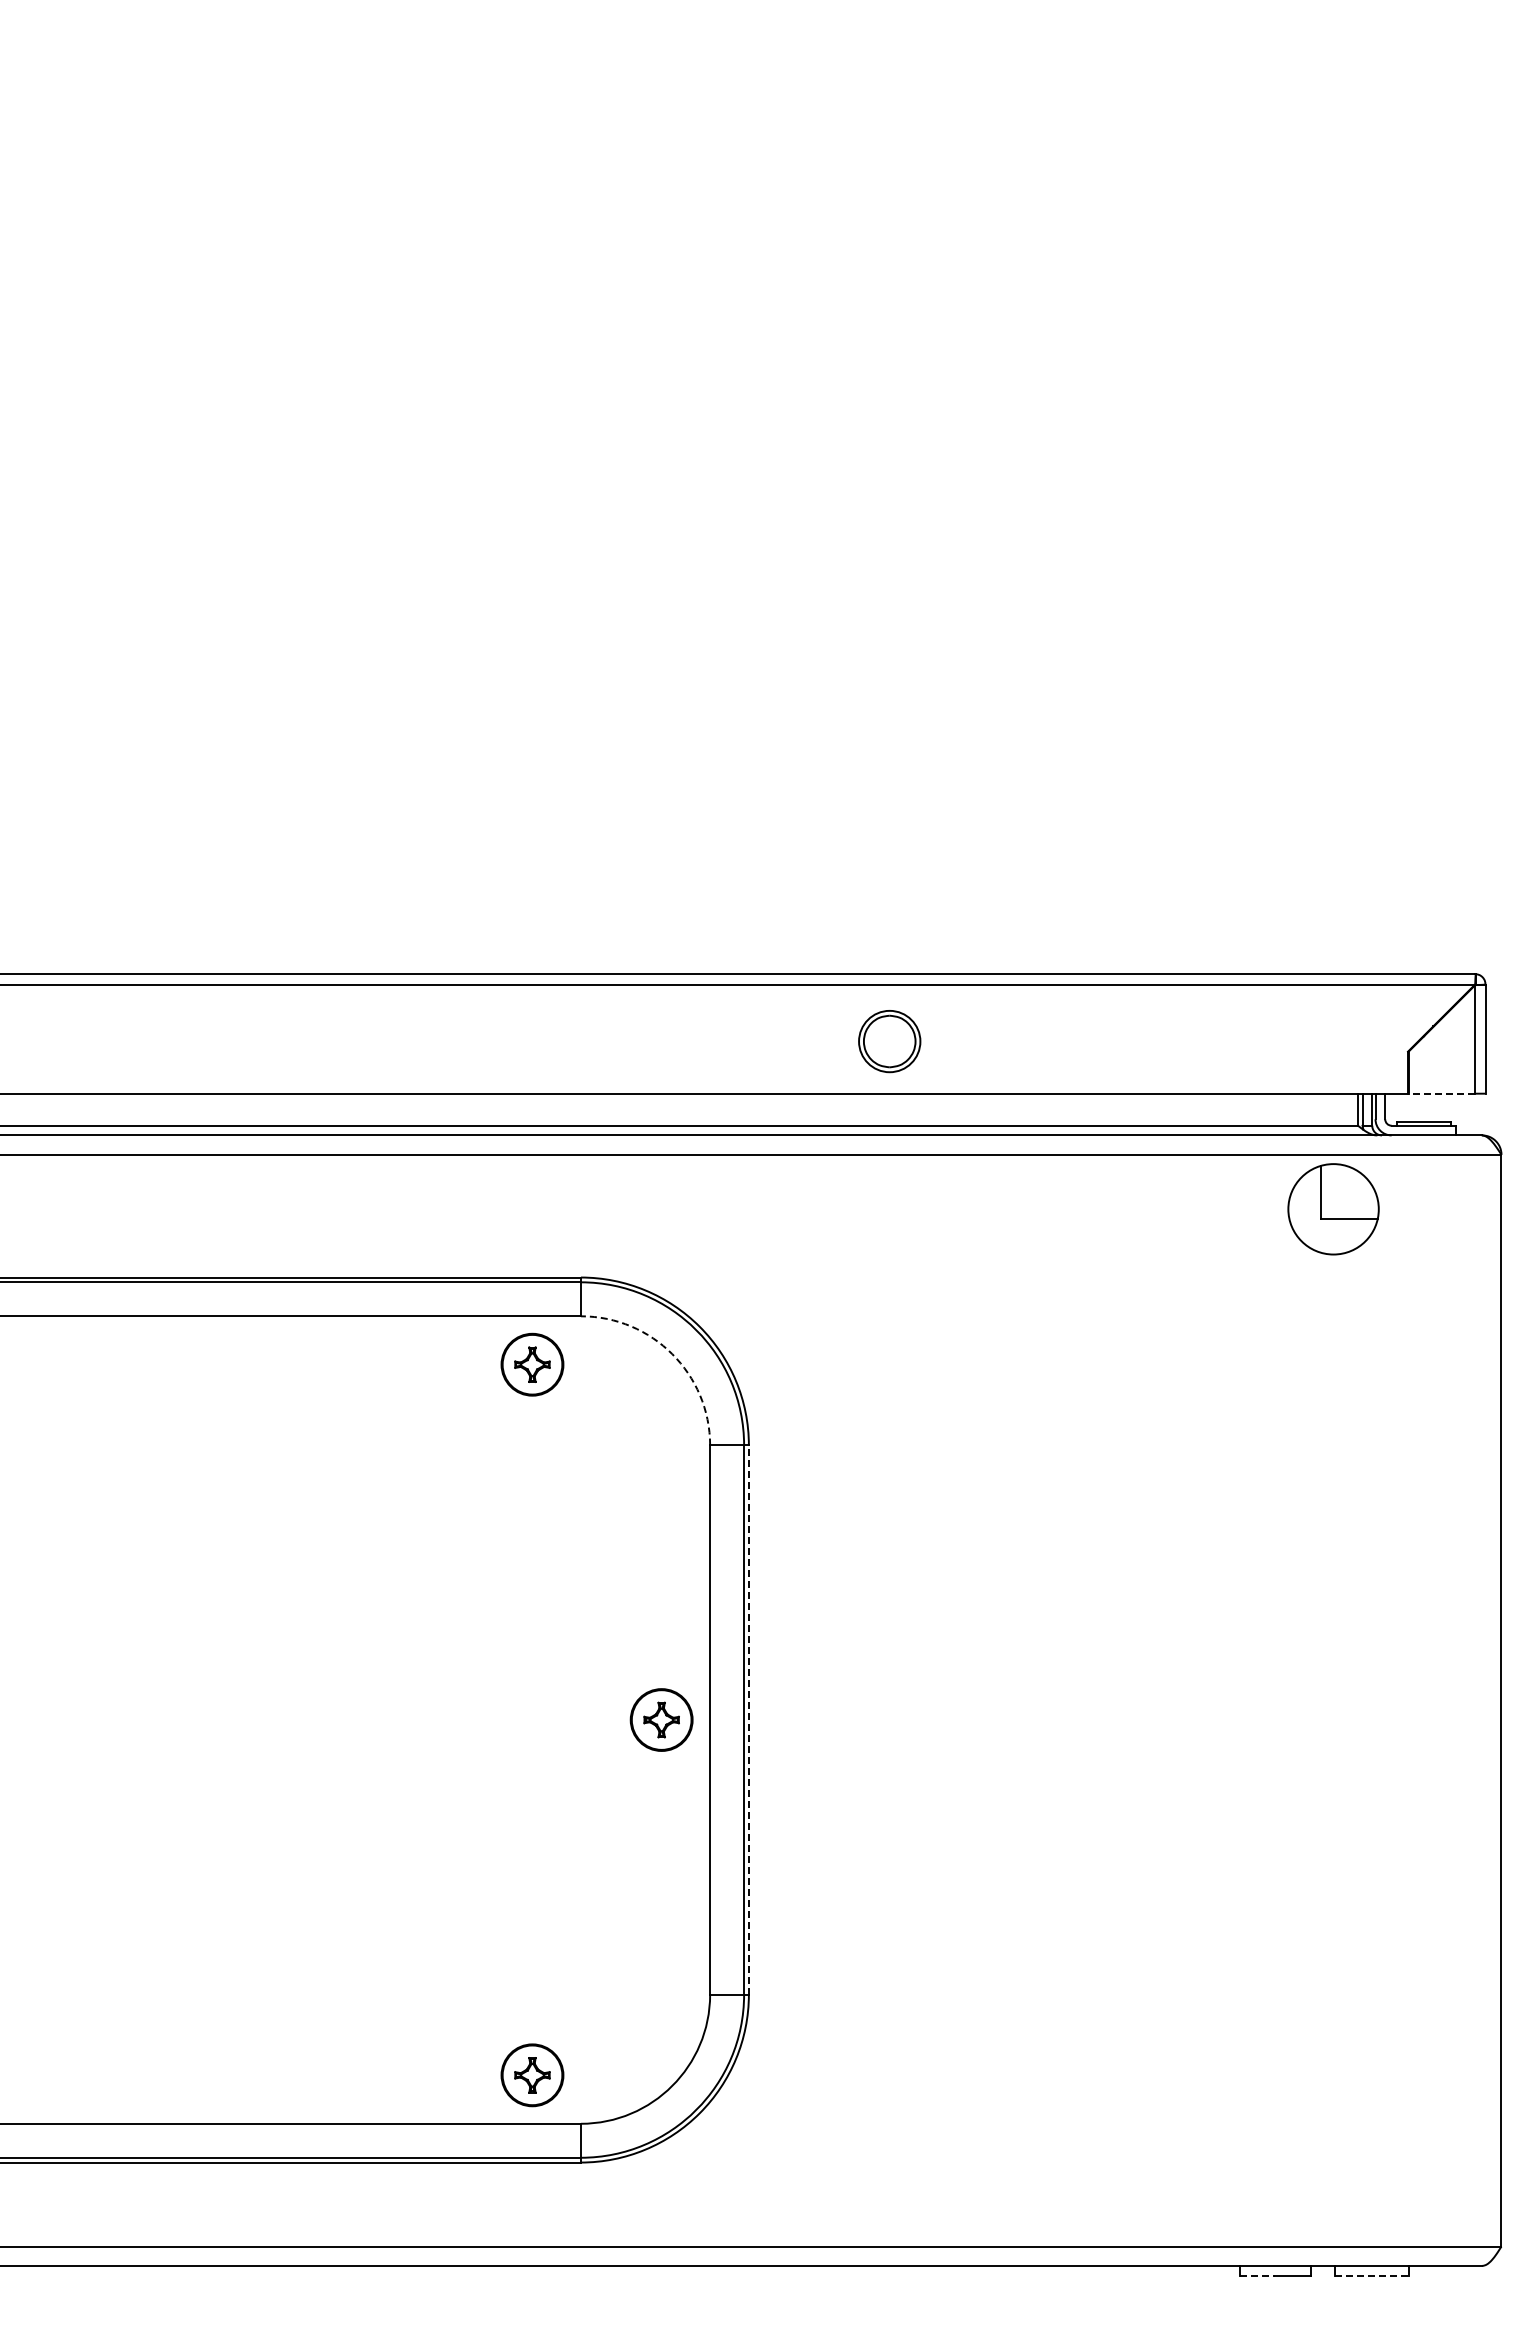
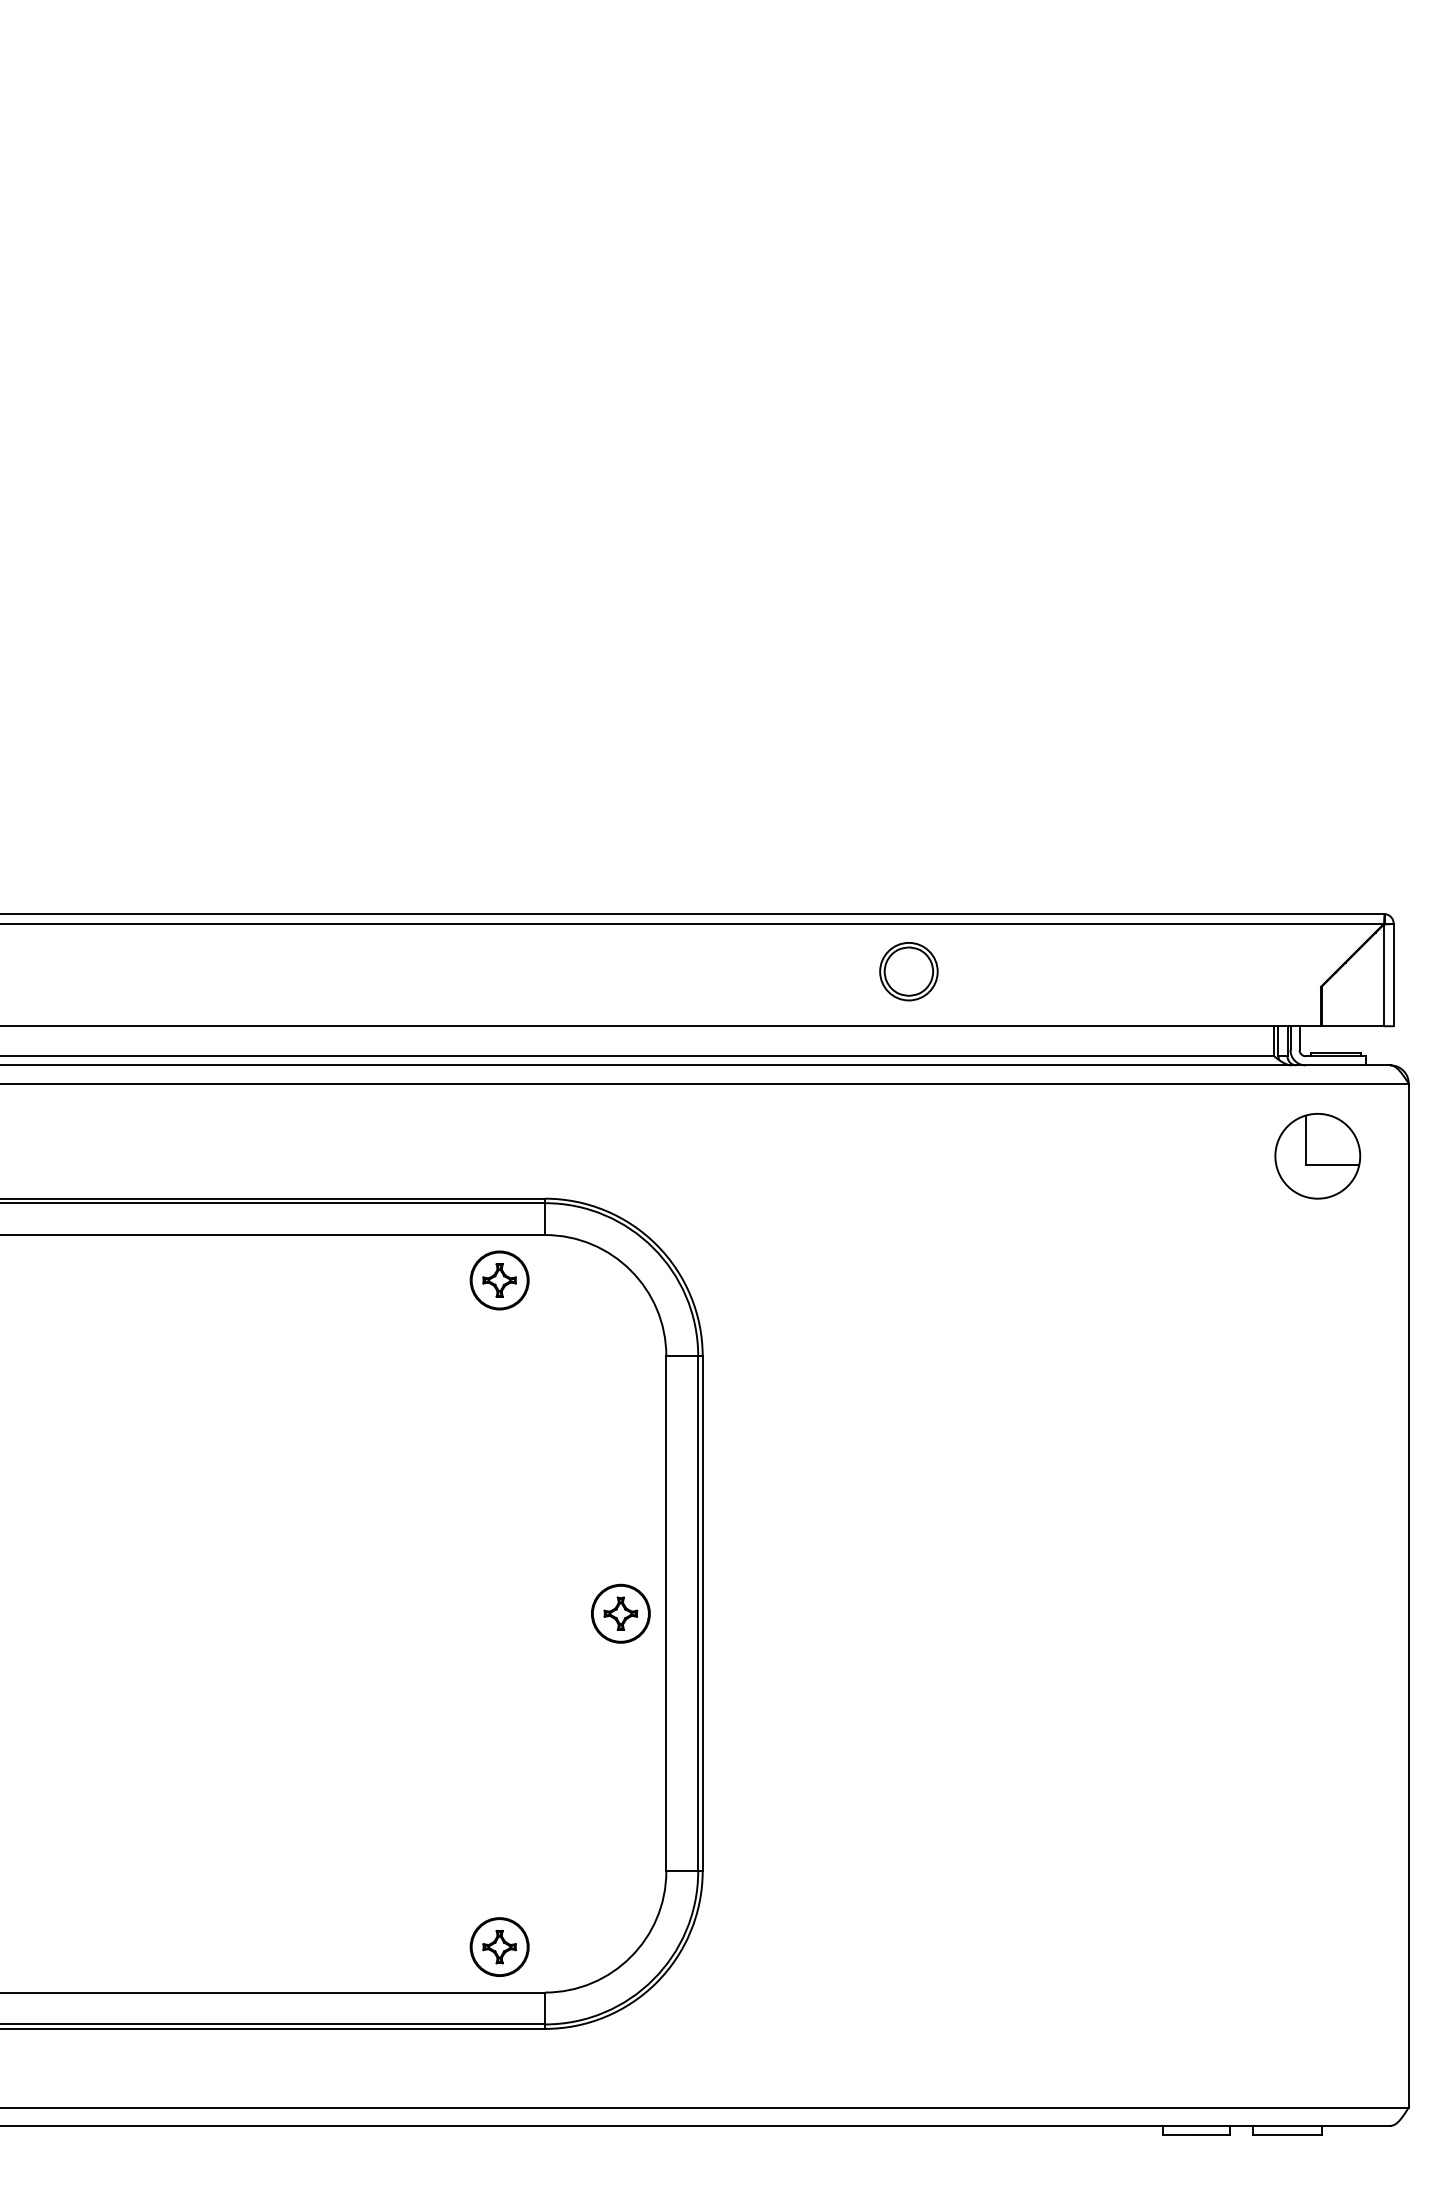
part: (889, 1041) -> (908, 971), moved
line: (1441, 1093) -> (1352, 1026), dashed -> solid
part: (1333, 1209) -> (1317, 1156), moved
arc: (672, 1354) -> (631, 1270), dashed -> solid
line: (748, 1720) -> (702, 1614), dashed -> solid
line: (1257, 2275) -> (1179, 2134), dashed -> solid
line: (1372, 2275) -> (1287, 2134), dashed -> solid

